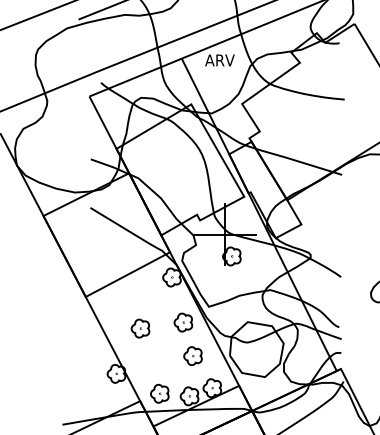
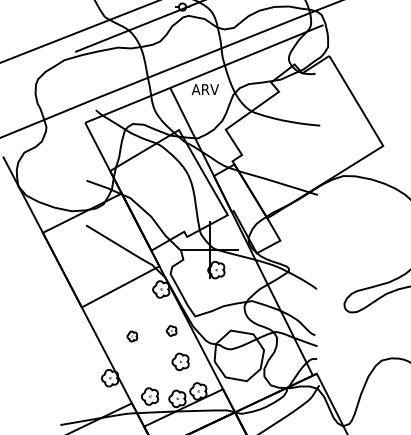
part: (183, 322) -> (171, 330), size x0.6
part: (140, 328) -> (132, 336), size x0.6

